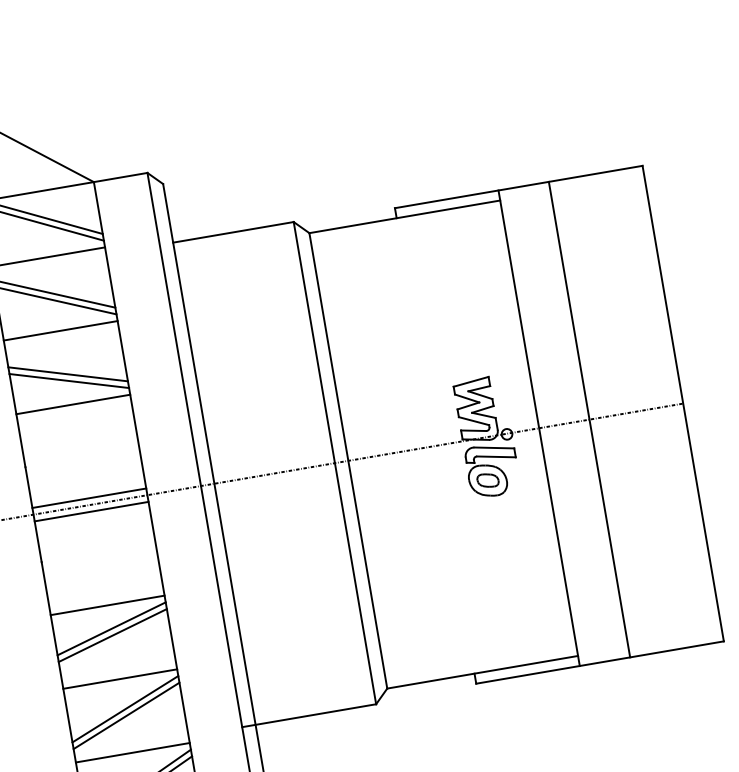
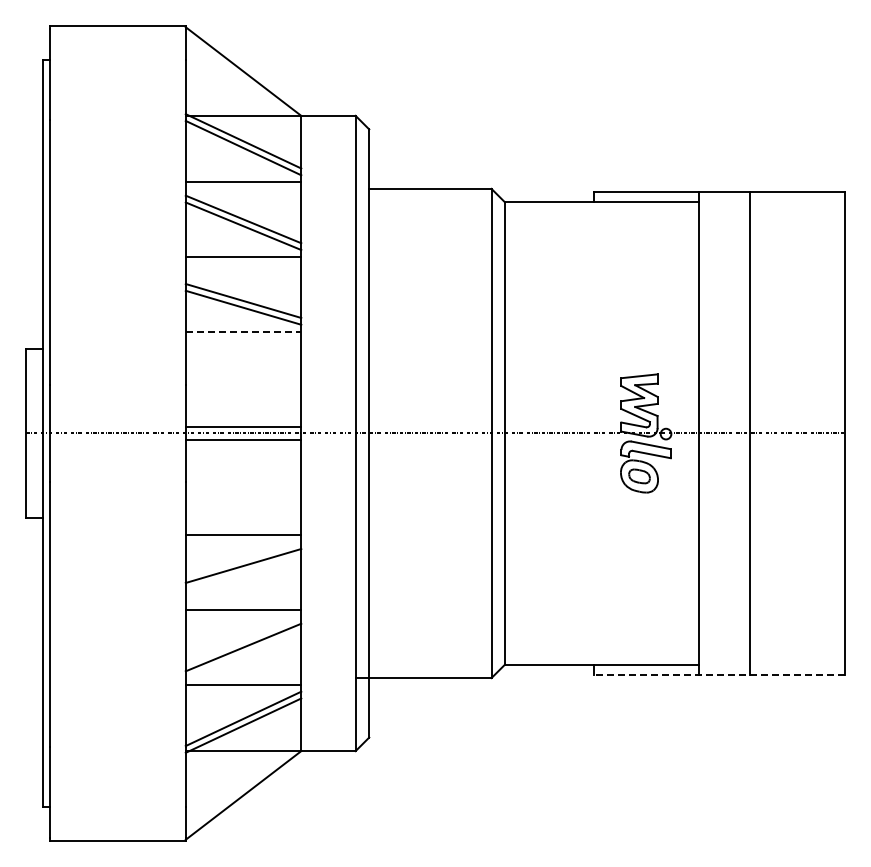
line: (73, 404) -> (243, 331), solid -> dashed
line: (111, 629) -> (243, 559), removed
line: (600, 662) -> (719, 674), solid -> dashed
line: (125, 708) -> (243, 640), removed

